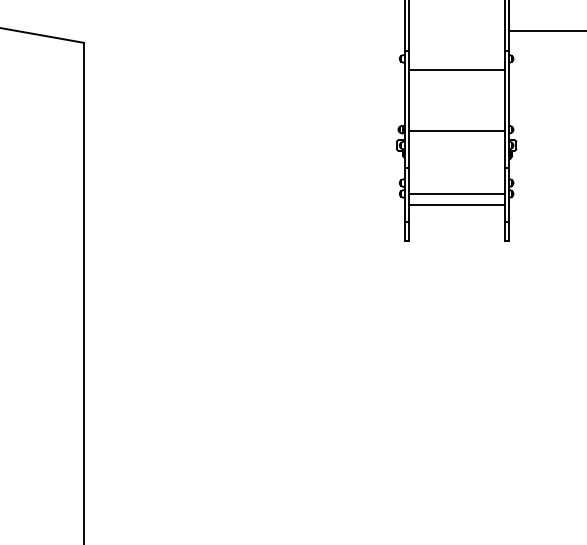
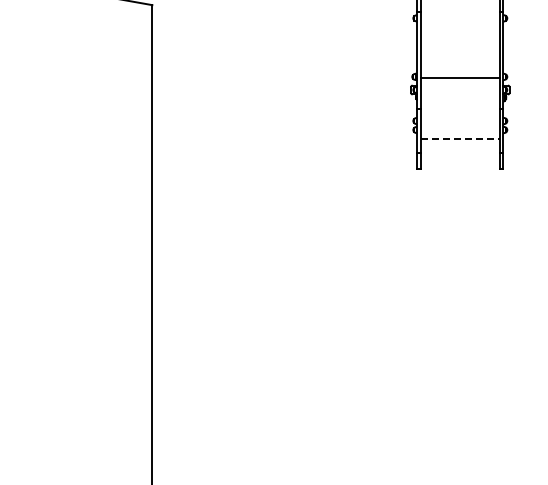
line: (456, 69) -> (460, 27), removed
line: (456, 193) -> (460, 129), removed
line: (456, 205) -> (460, 139), solid -> dashed

